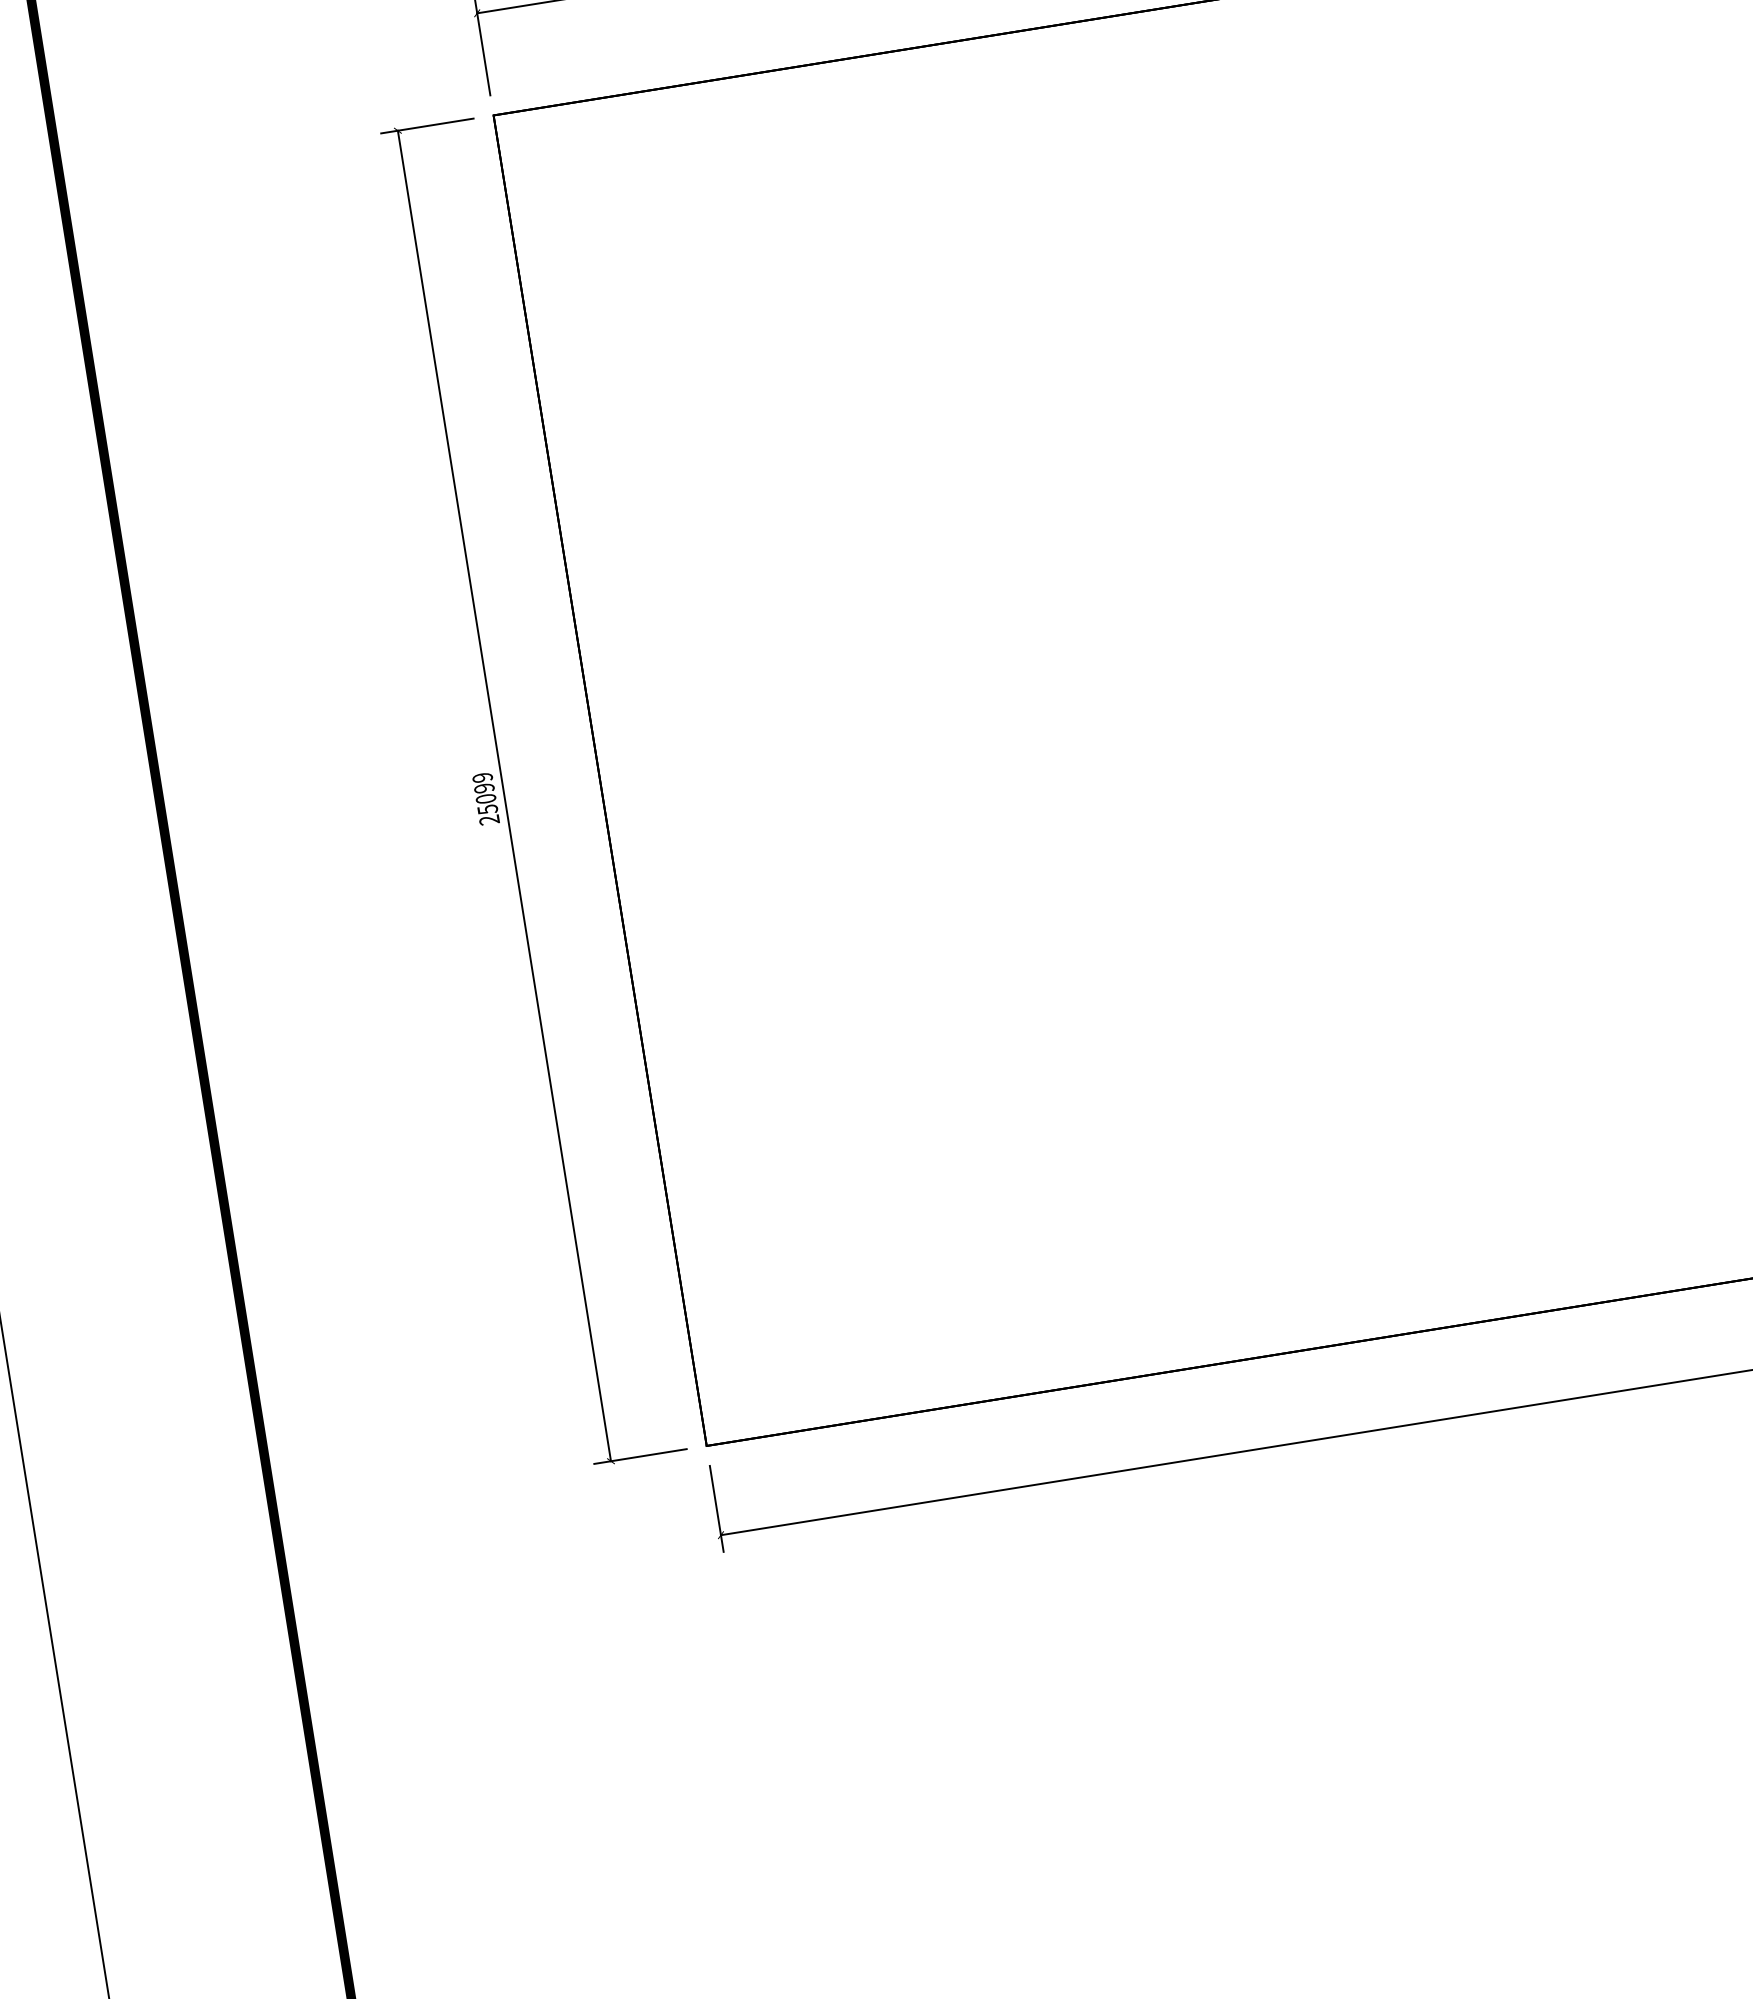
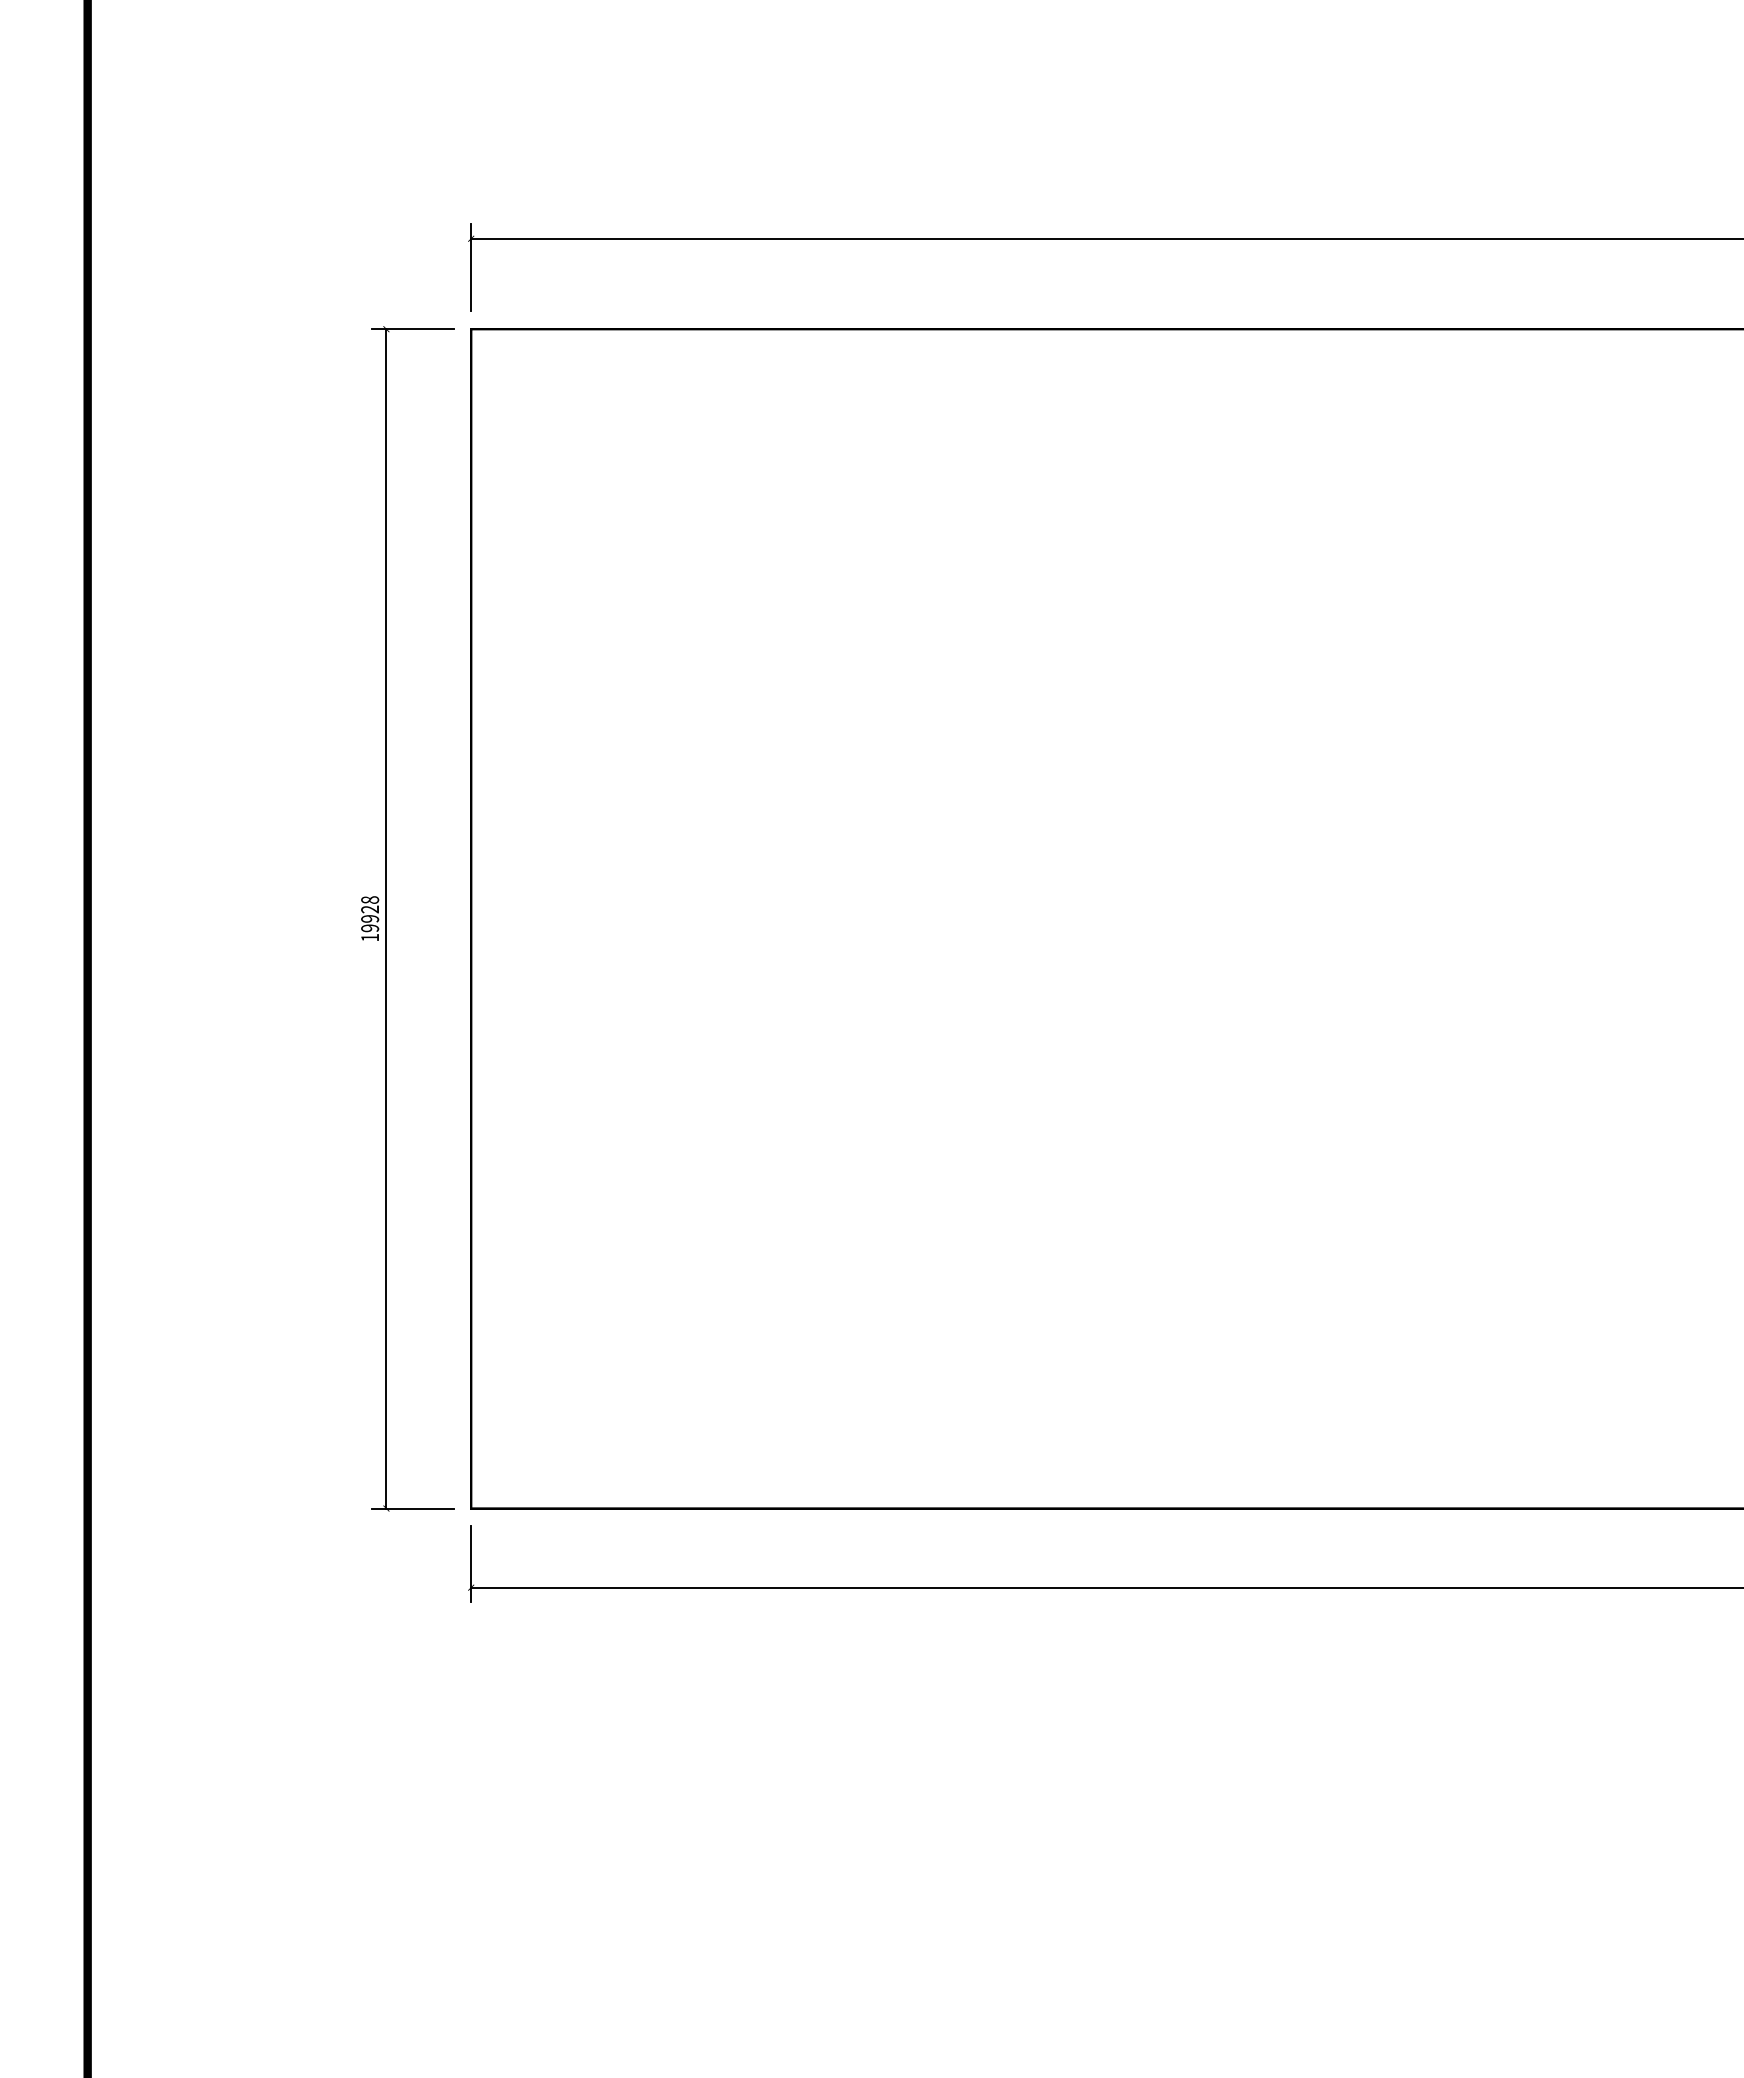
text: (486, 798) -> (370, 918), 25099 -> 19928

